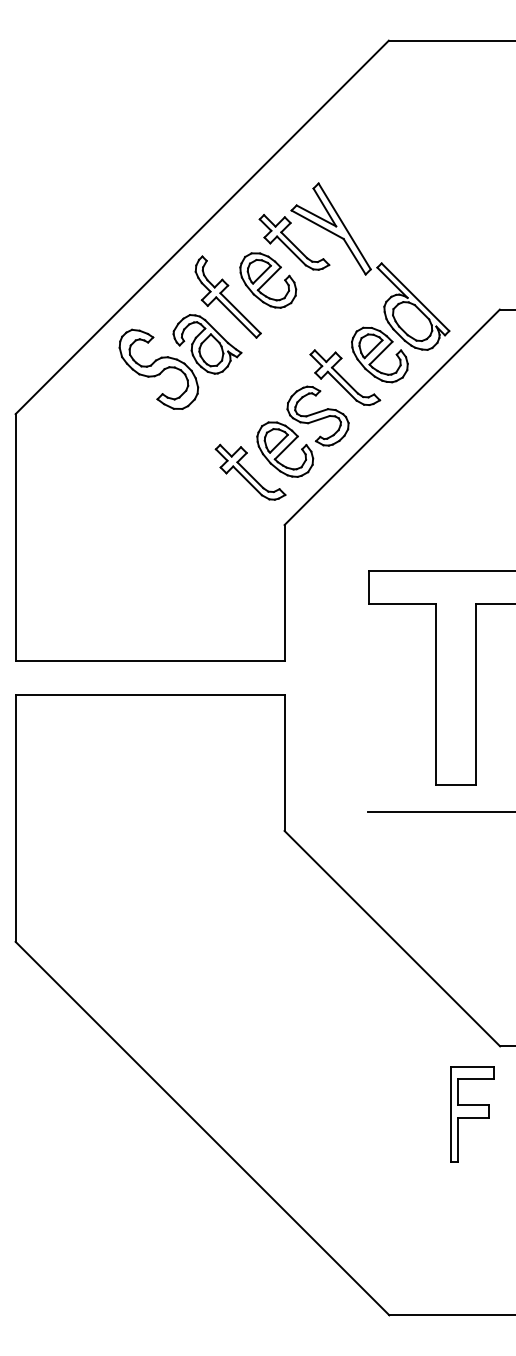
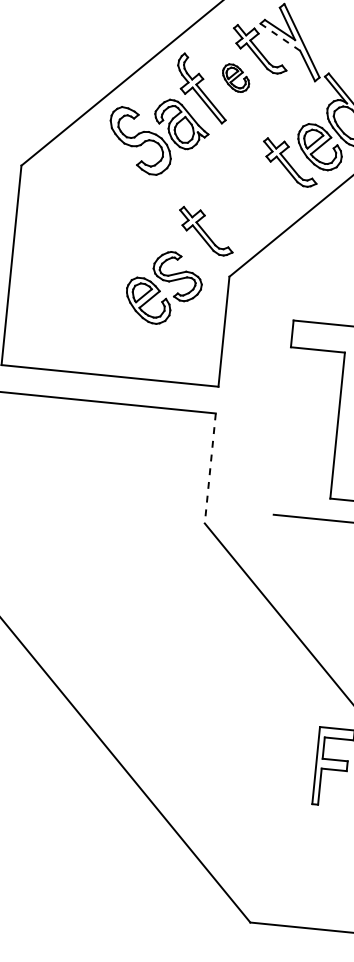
line: (317, 224) -> (280, 37), solid -> dashed
part: (268, 280) -> (236, 78), size x0.6
part: (302, 431) -> (163, 287), moved
line: (284, 763) -> (210, 469), solid -> dashed

